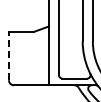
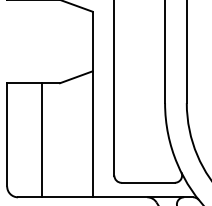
line: (8, 55) -> (6, 133), dashed -> solid
line: (25, 58) -> (42, 139), added

